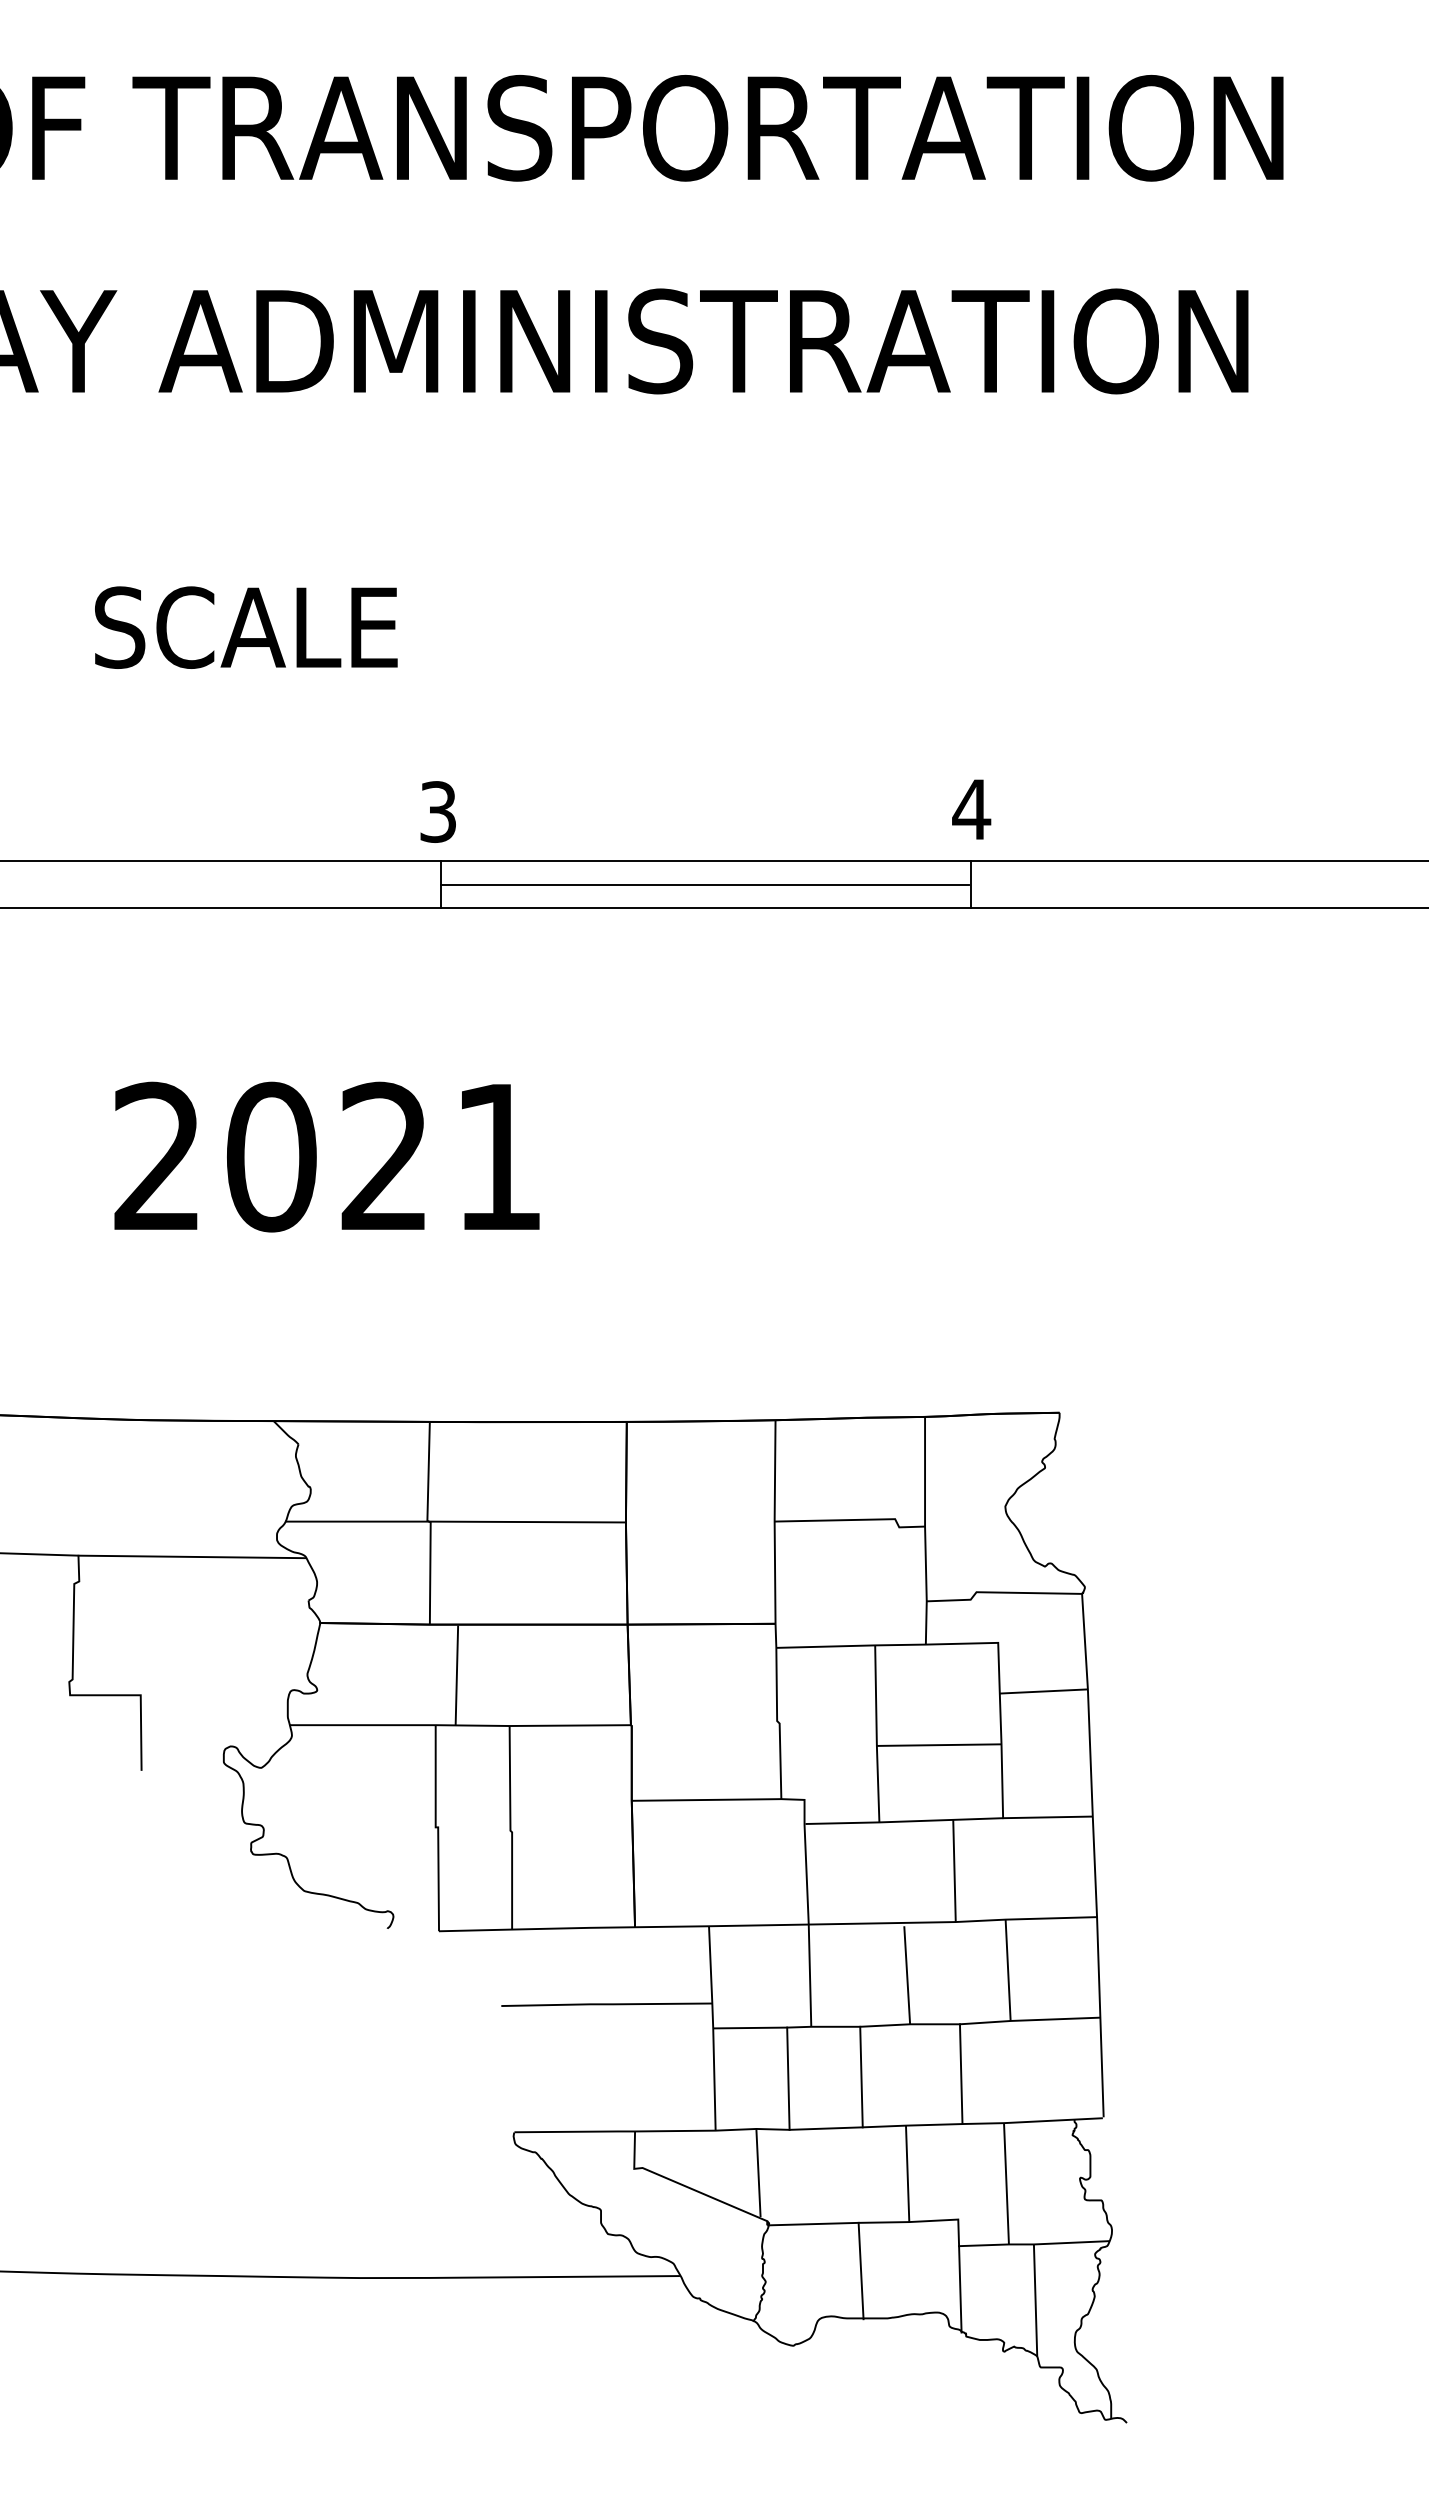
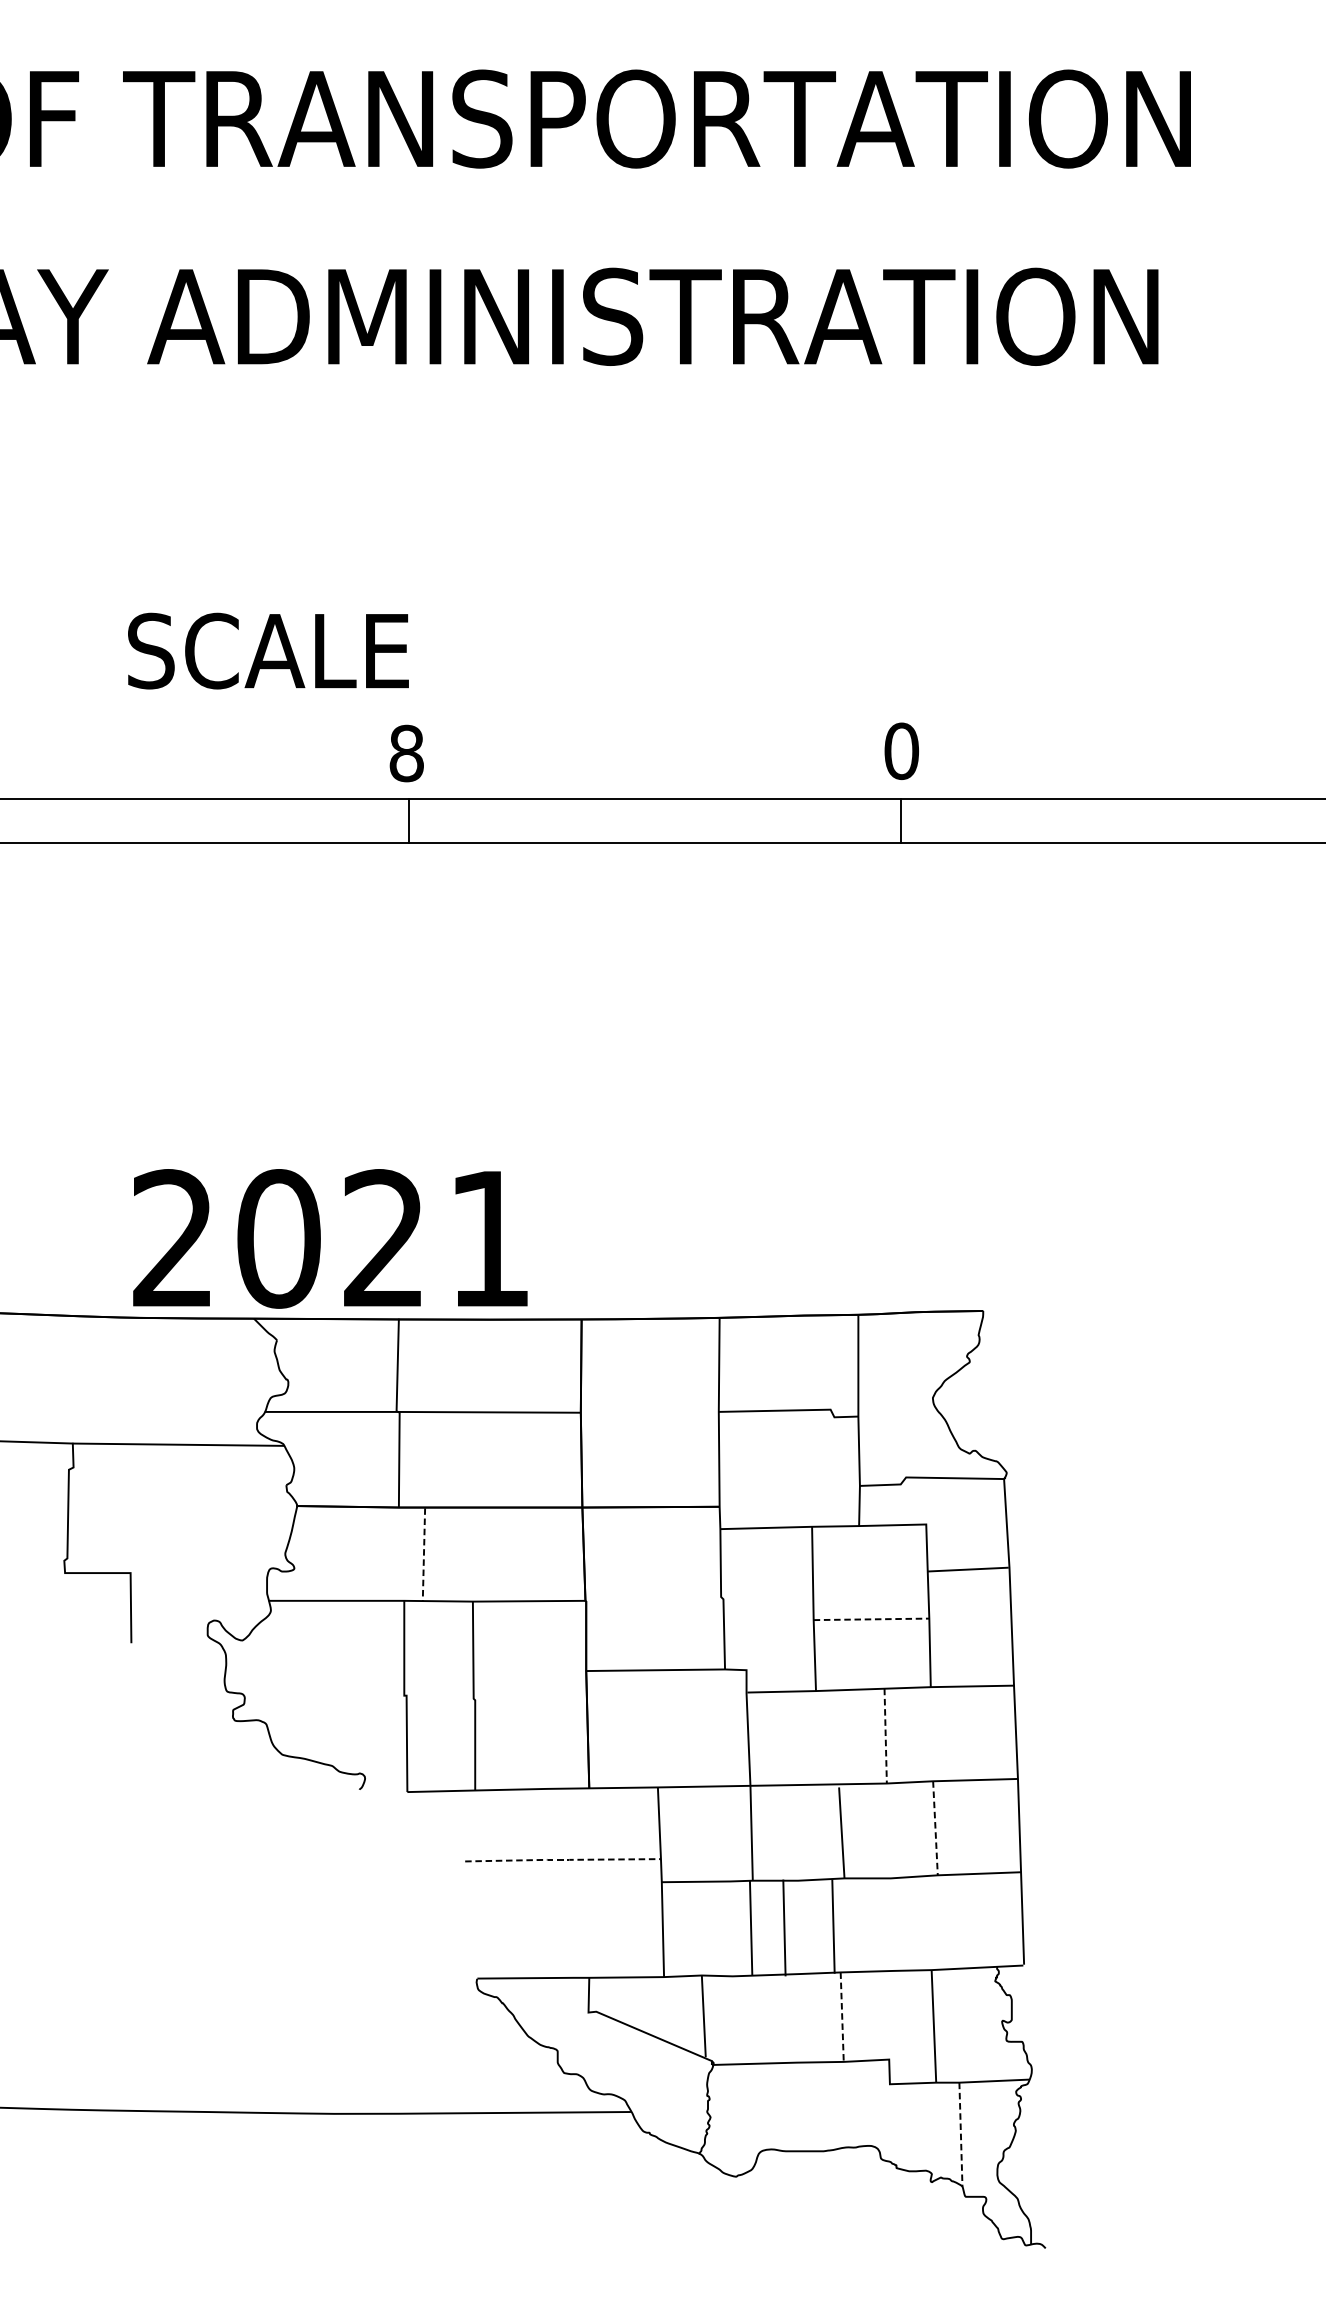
text: (246, 627) -> (268, 650), moved
text: (971, 809) -> (901, 751), 4 -> 0
text: (438, 811) -> (406, 753), 3 -> 8
line: (704, 885) -> (653, 821), removed
text: (326, 1156) -> (329, 1238), moved
line: (456, 1676) -> (423, 1555), solid -> dashed
line: (939, 1745) -> (871, 1619), solid -> dashed
line: (954, 1871) -> (885, 1736), solid -> dashed
line: (1008, 1970) -> (935, 1828), solid -> dashed
line: (606, 2004) -> (562, 1860), solid -> dashed
line: (960, 2074) -> (832, 1926), moved
line: (861, 2076) -> (751, 1927), moved
line: (788, 2078) -> (784, 1927), moved
line: (907, 2174) -> (842, 2017), solid -> dashed
line: (860, 2270) -> (798, 2106), removed
line: (960, 2289) -> (891, 2124), removed
line: (1035, 2301) -> (960, 2135), solid -> dashed

